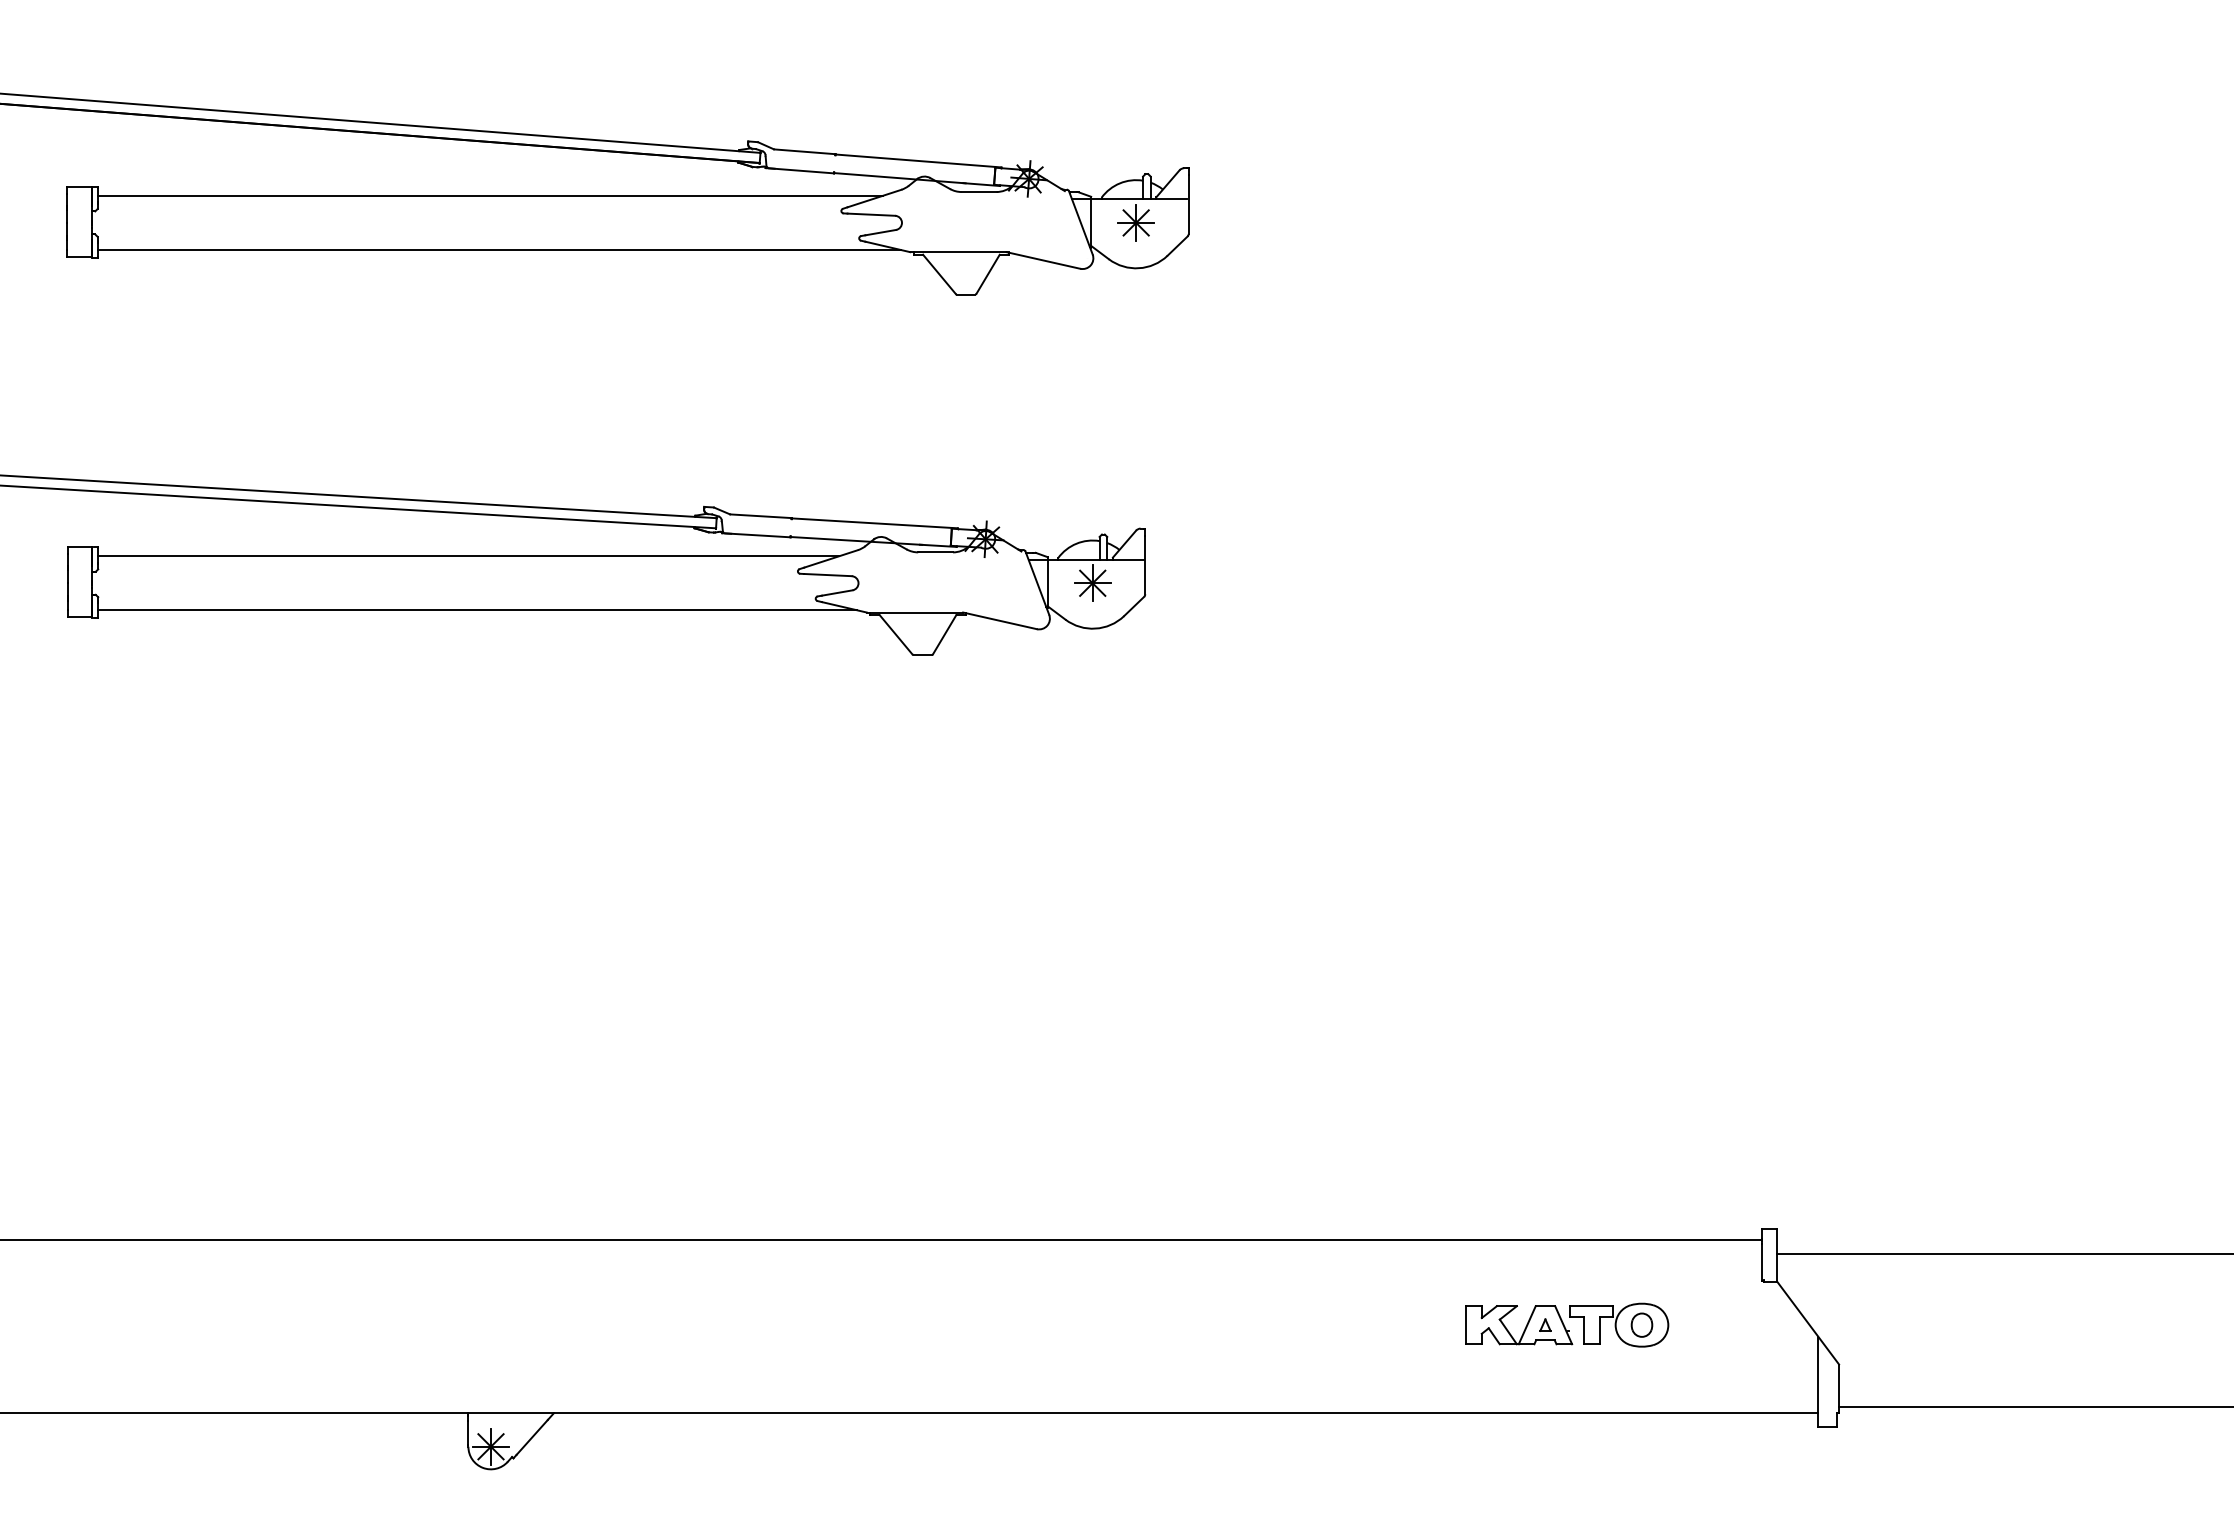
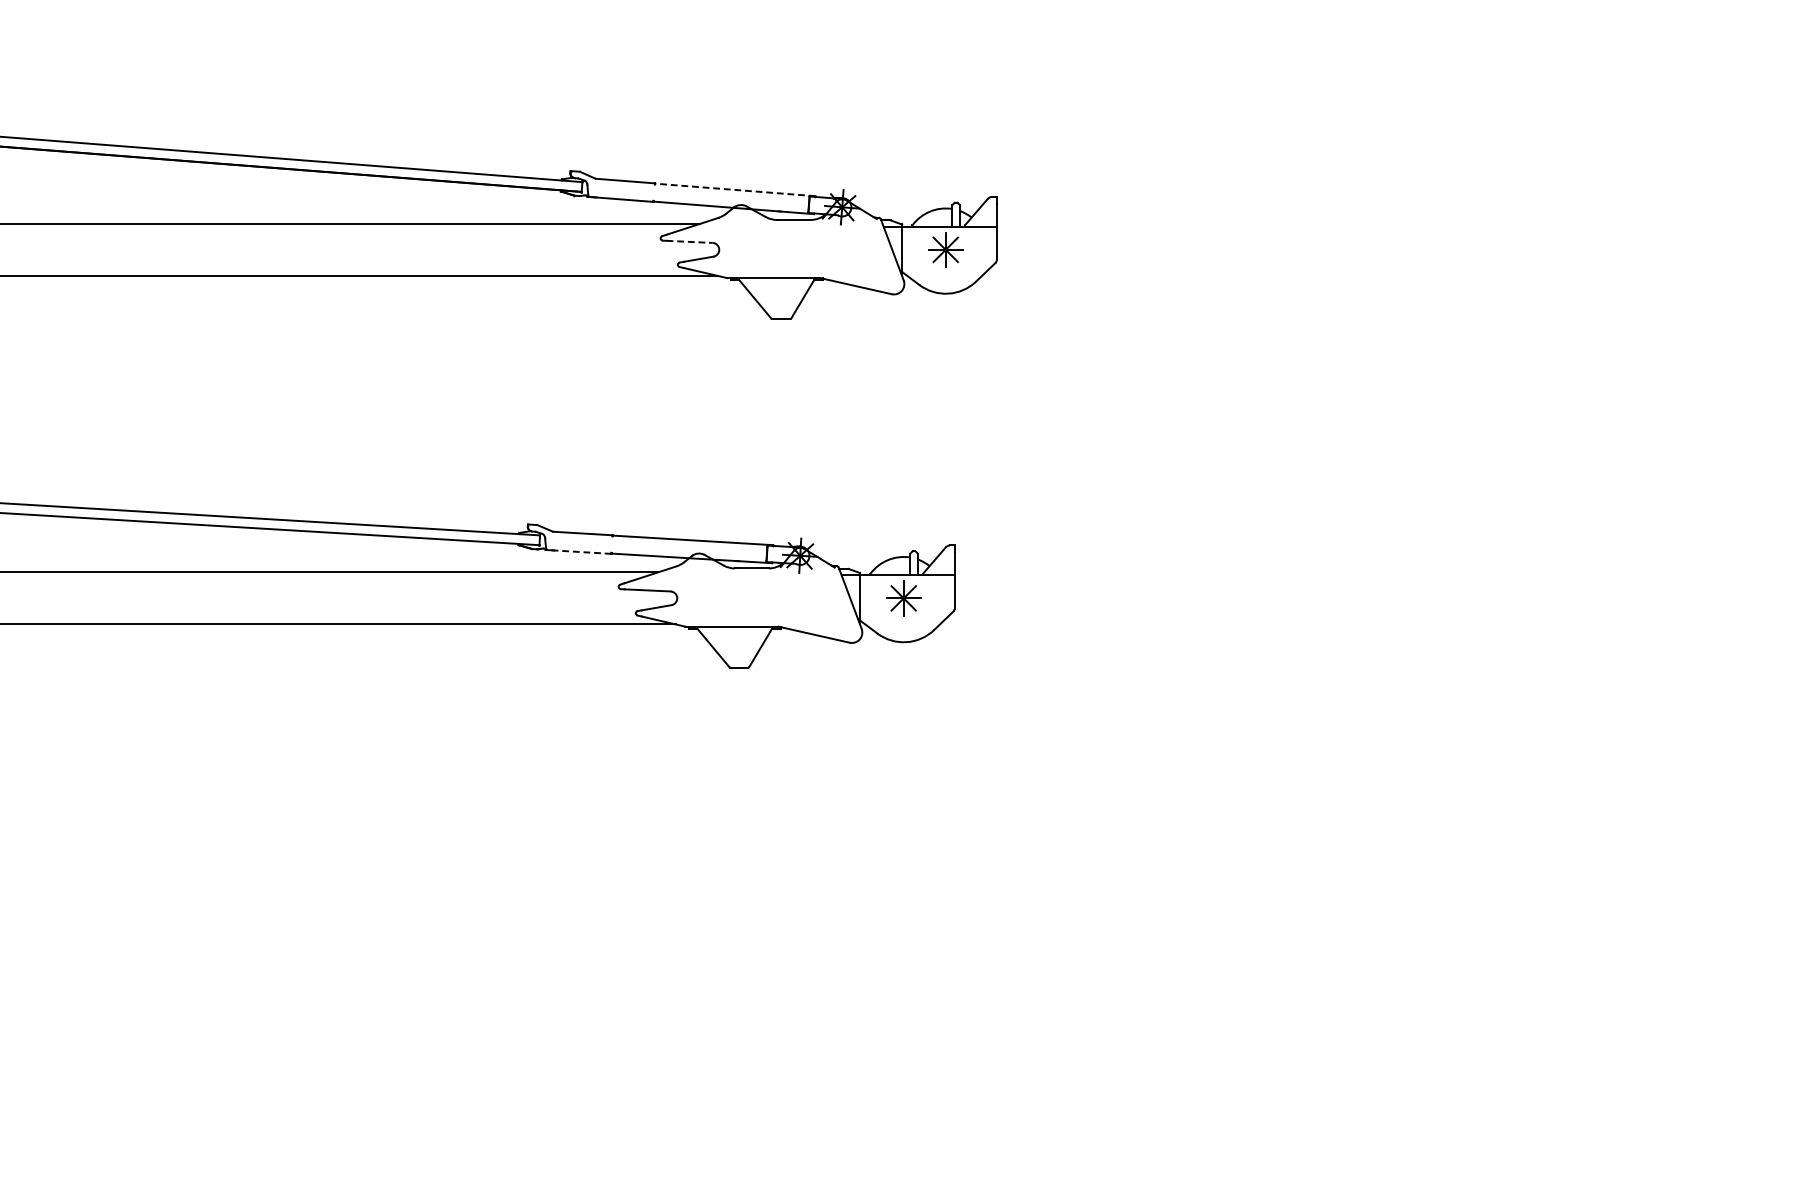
line: (917, 160) -> (734, 189), solid -> dashed
line: (871, 214) -> (689, 241), solid -> dashed
line: (755, 535) -> (577, 552), solid -> dashed

